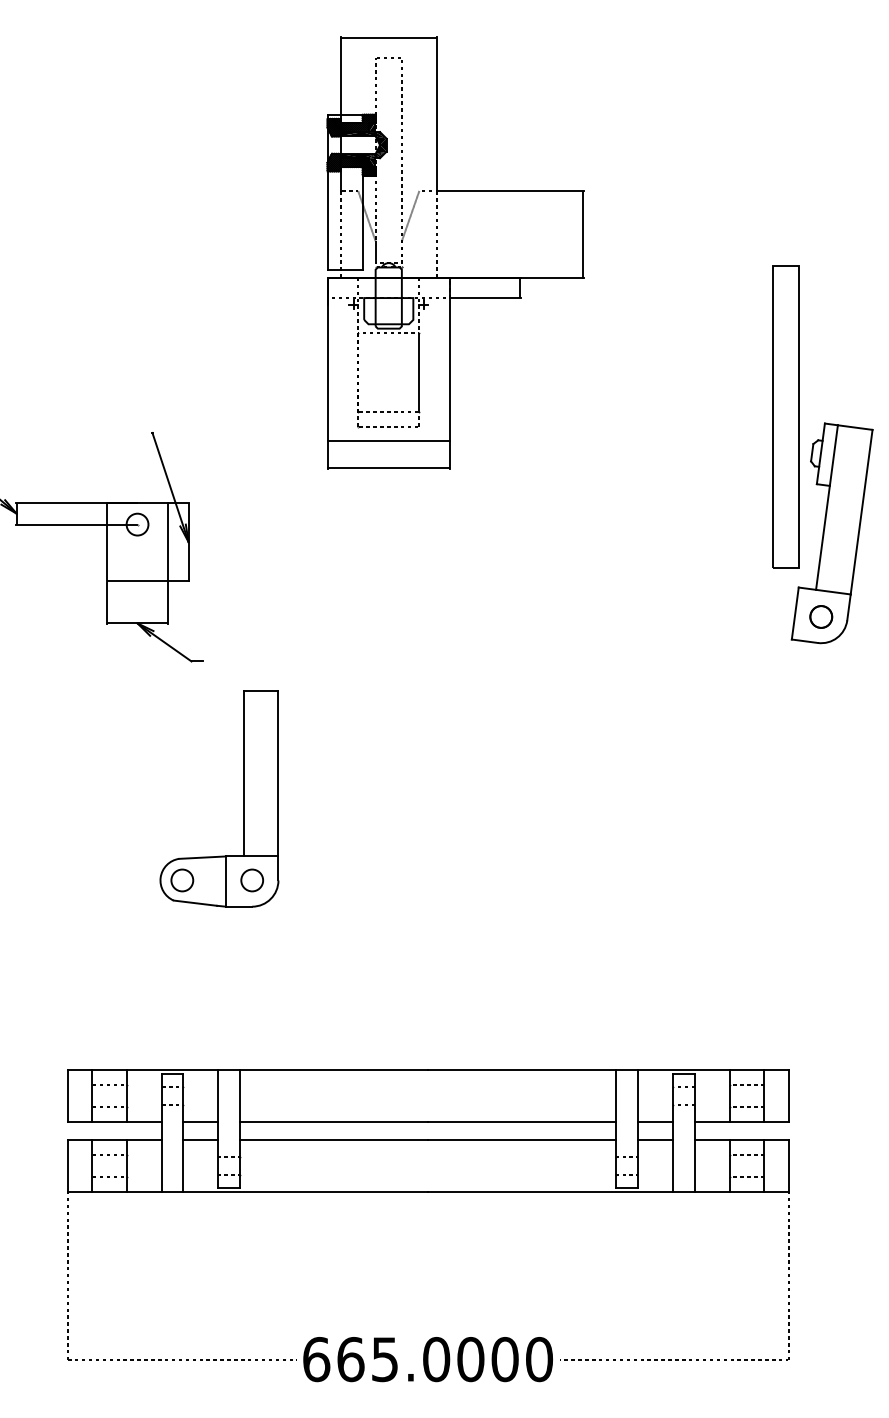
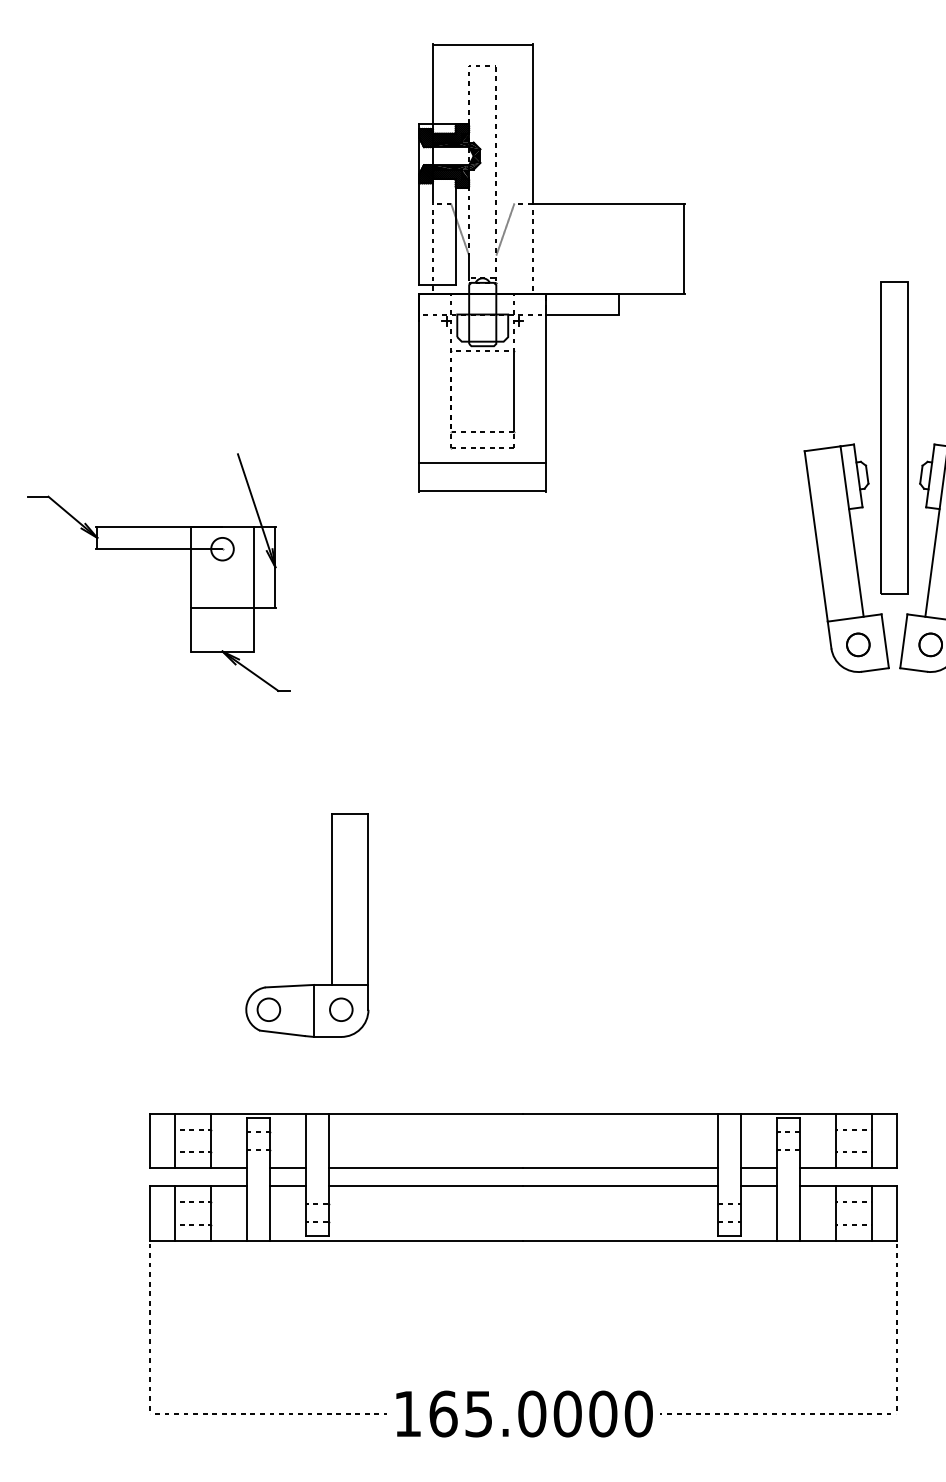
part: (739, 532) -> (846, 557), added
part: (242, 799) -> (331, 925), moved
text: (317, 1359) -> (408, 1413), 665.0000 -> 165.0000

